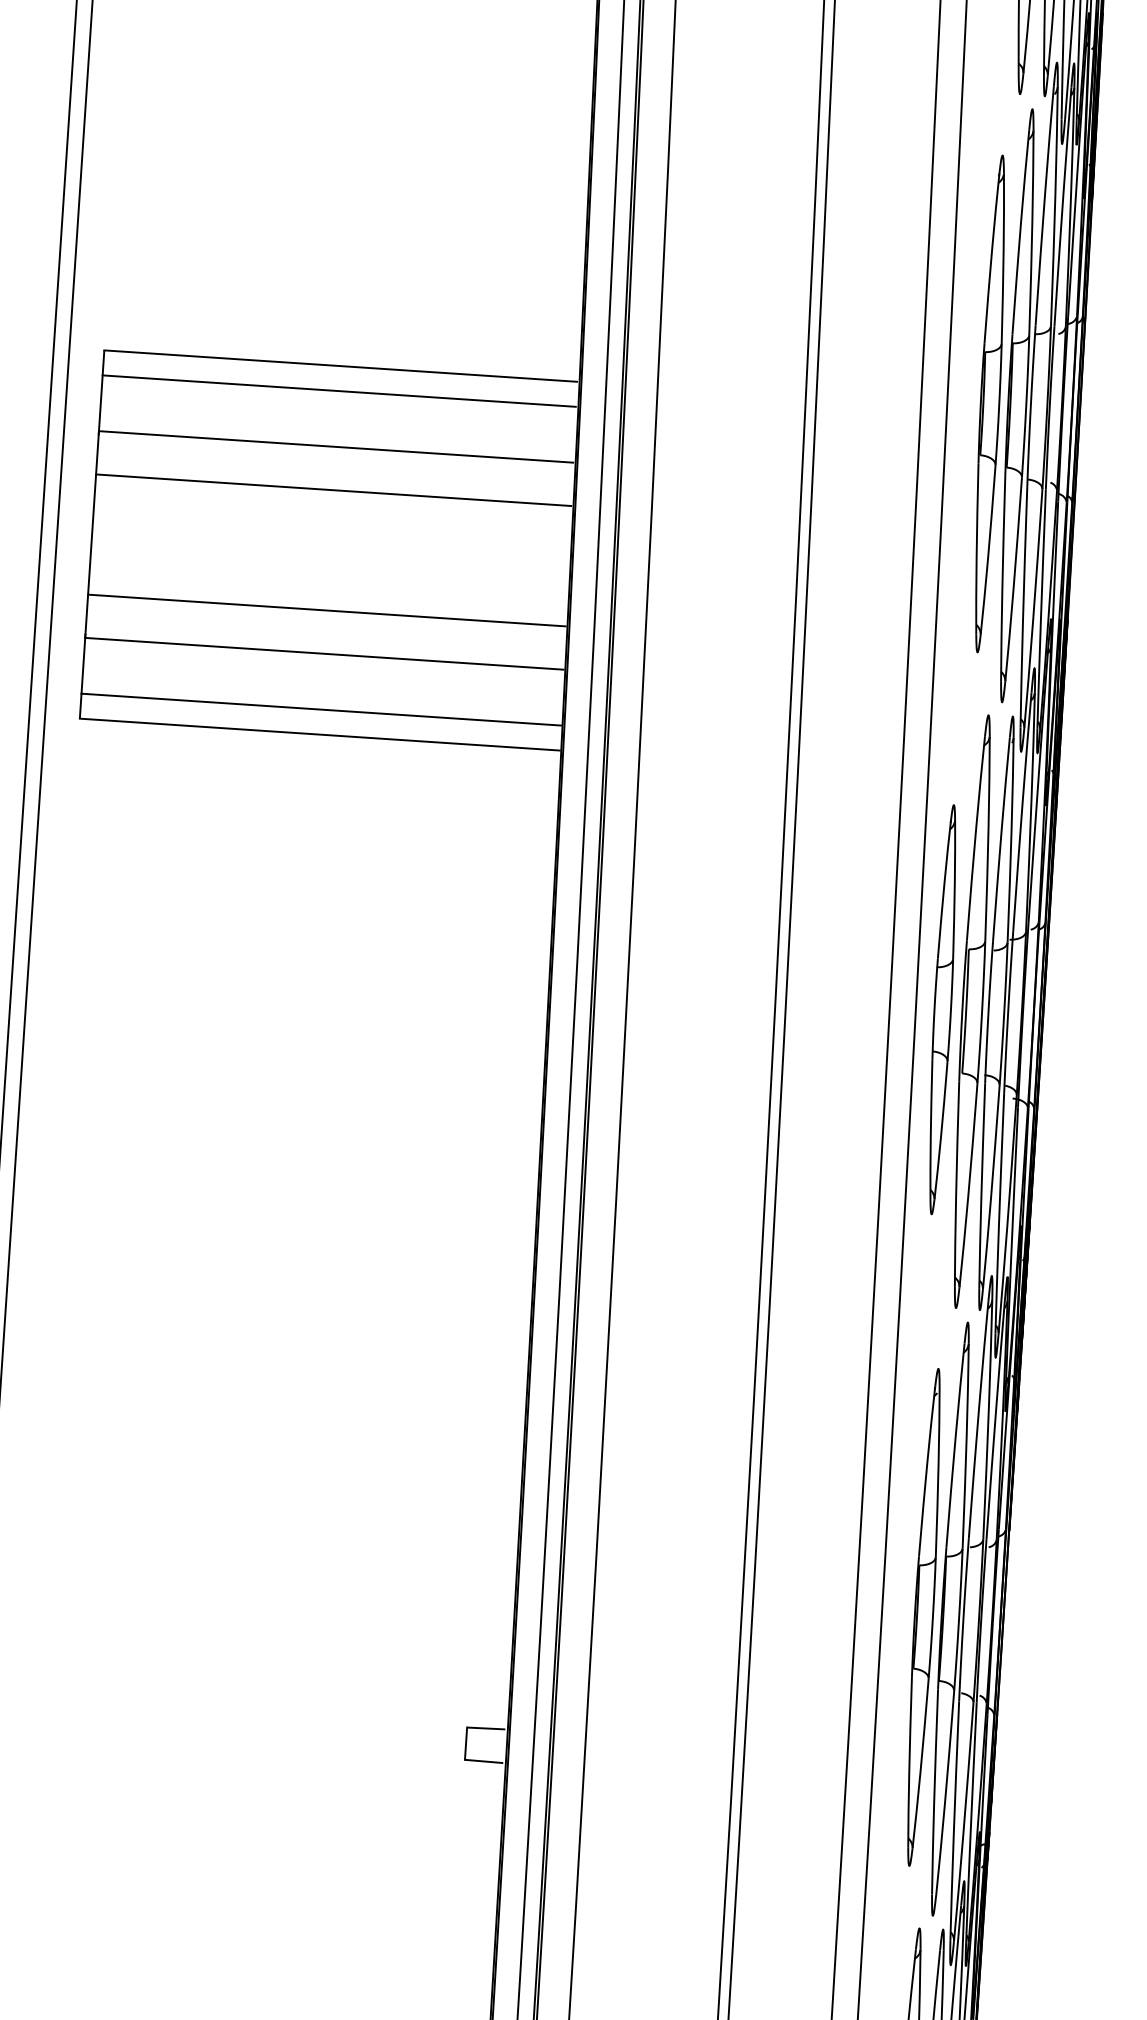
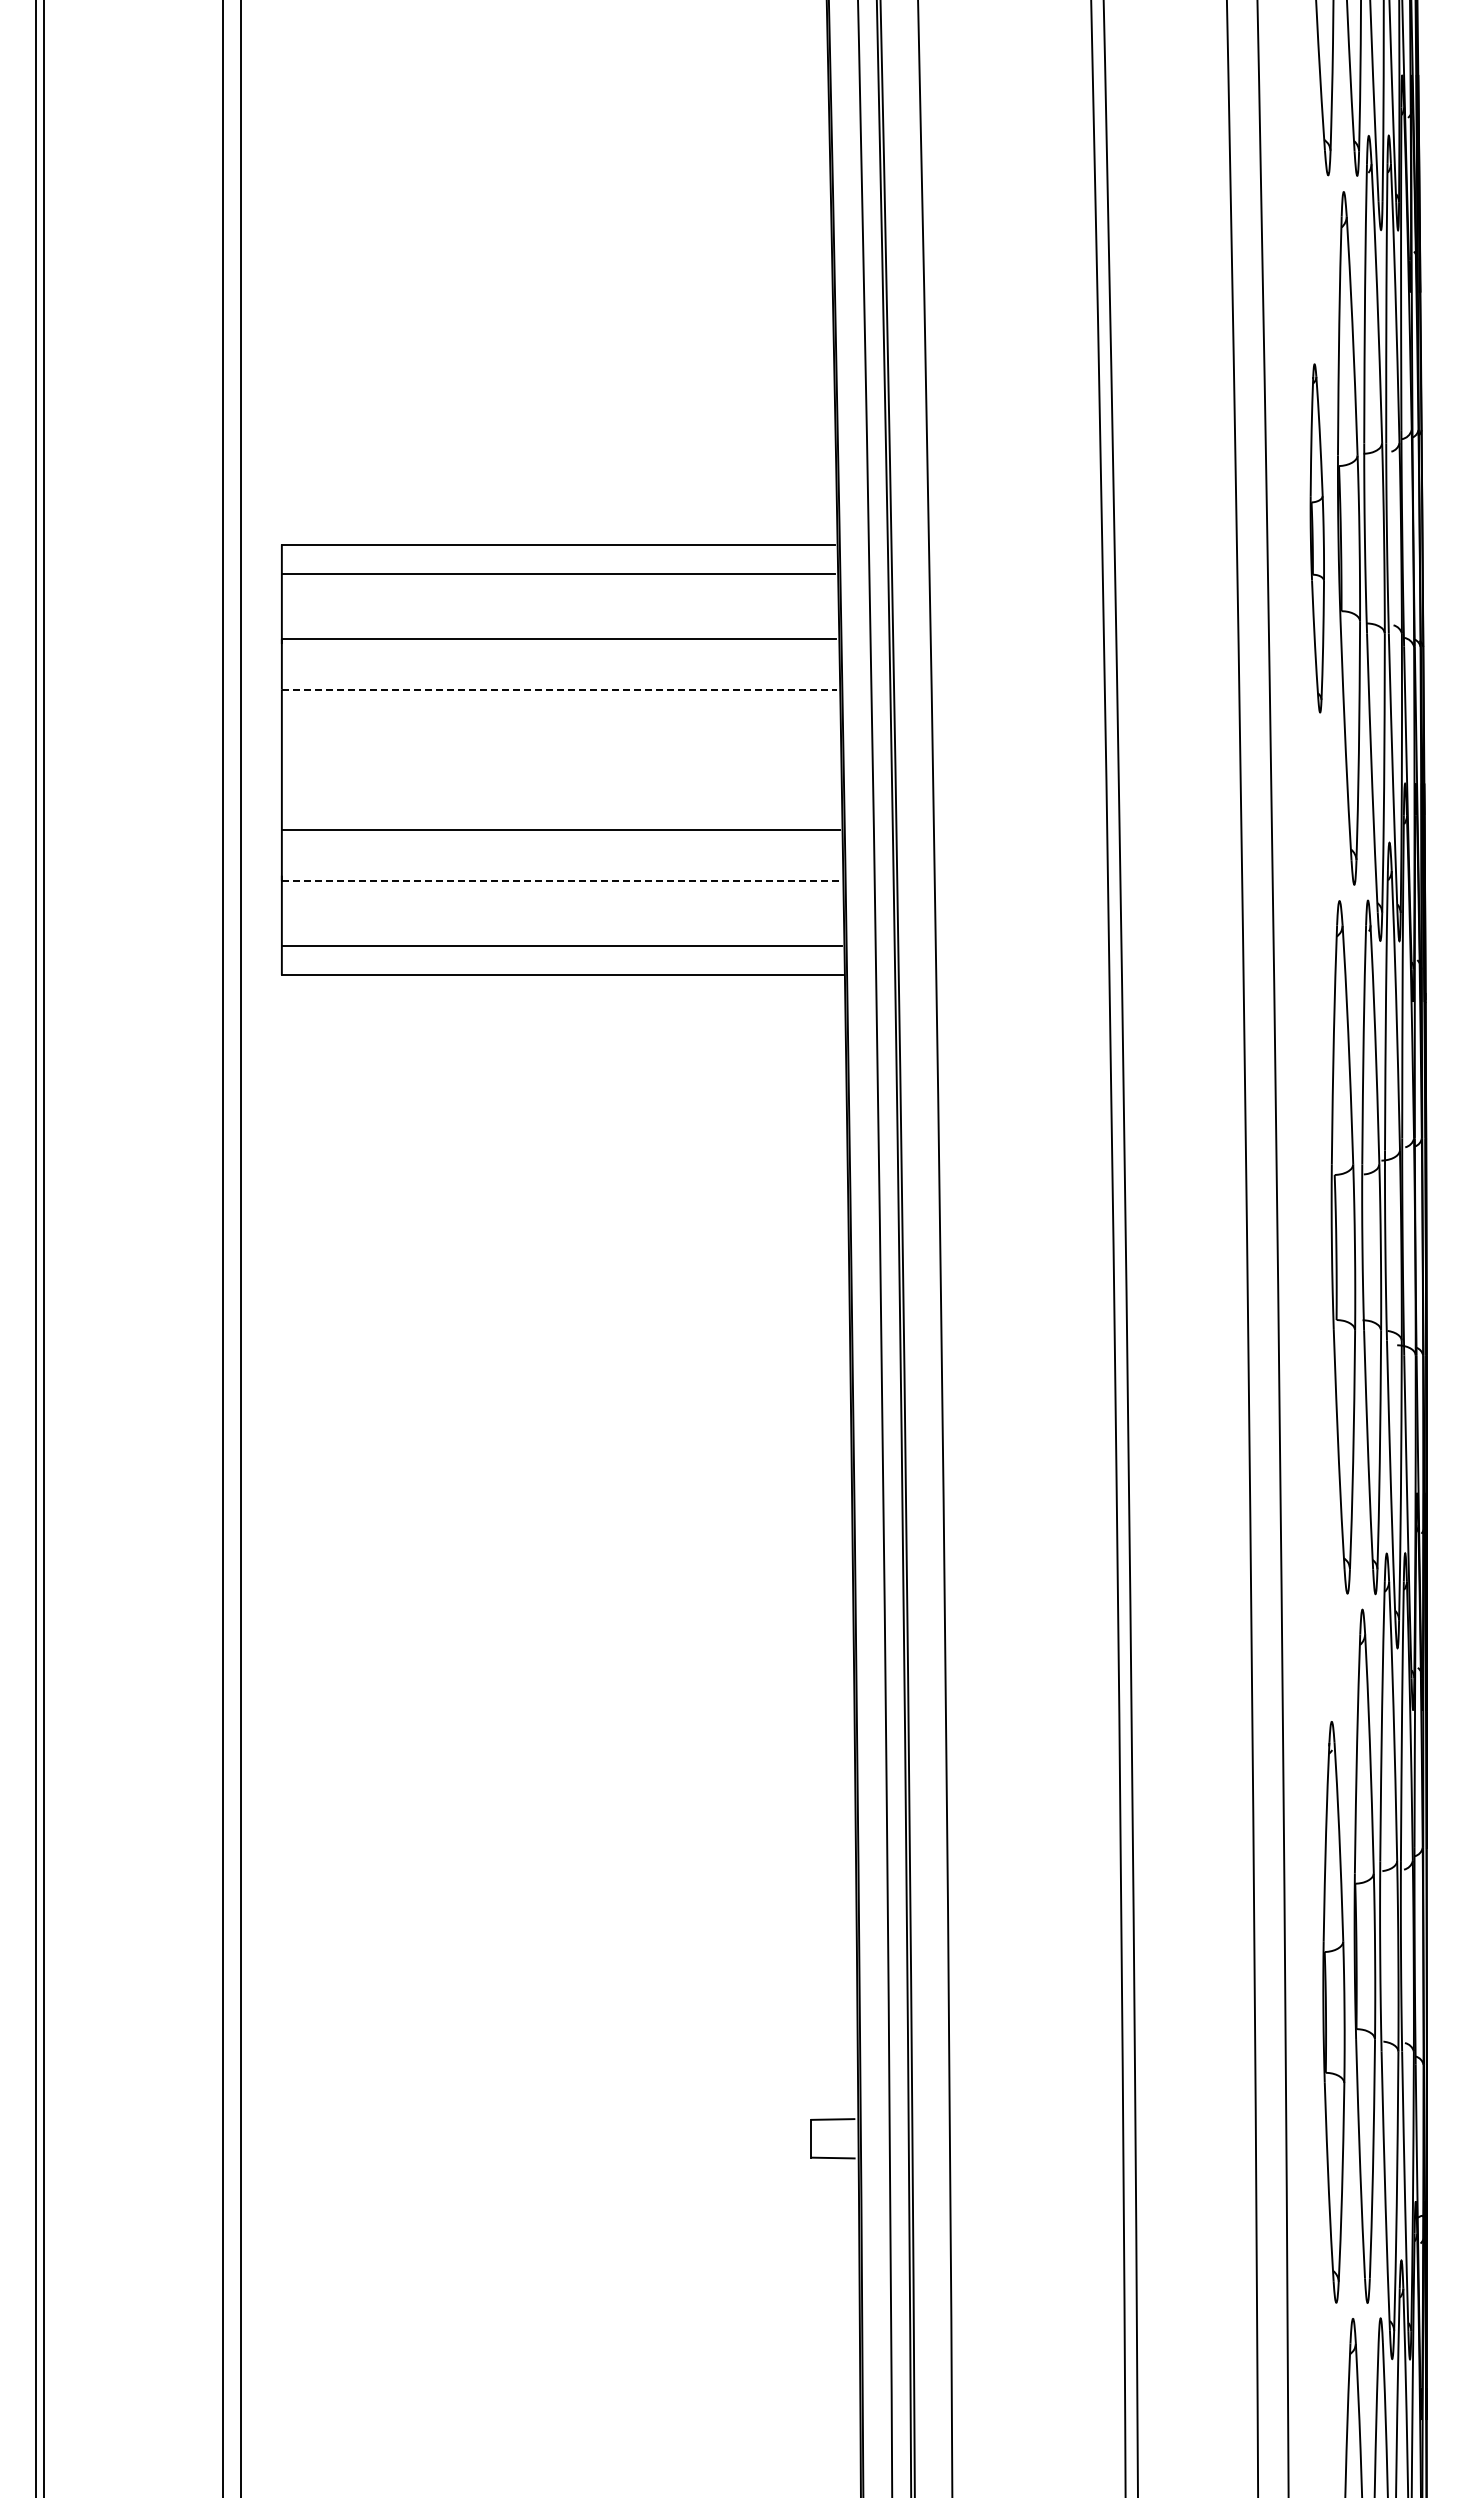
part: (990, 404) -> (1317, 538), size x0.6
line: (333, 490) -> (559, 689), solid -> dashed
line: (324, 653) -> (561, 880), solid -> dashed
part: (942, 1009) -> (1308, 1247), removed
part: (923, 1617) -> (1333, 2012), moved

